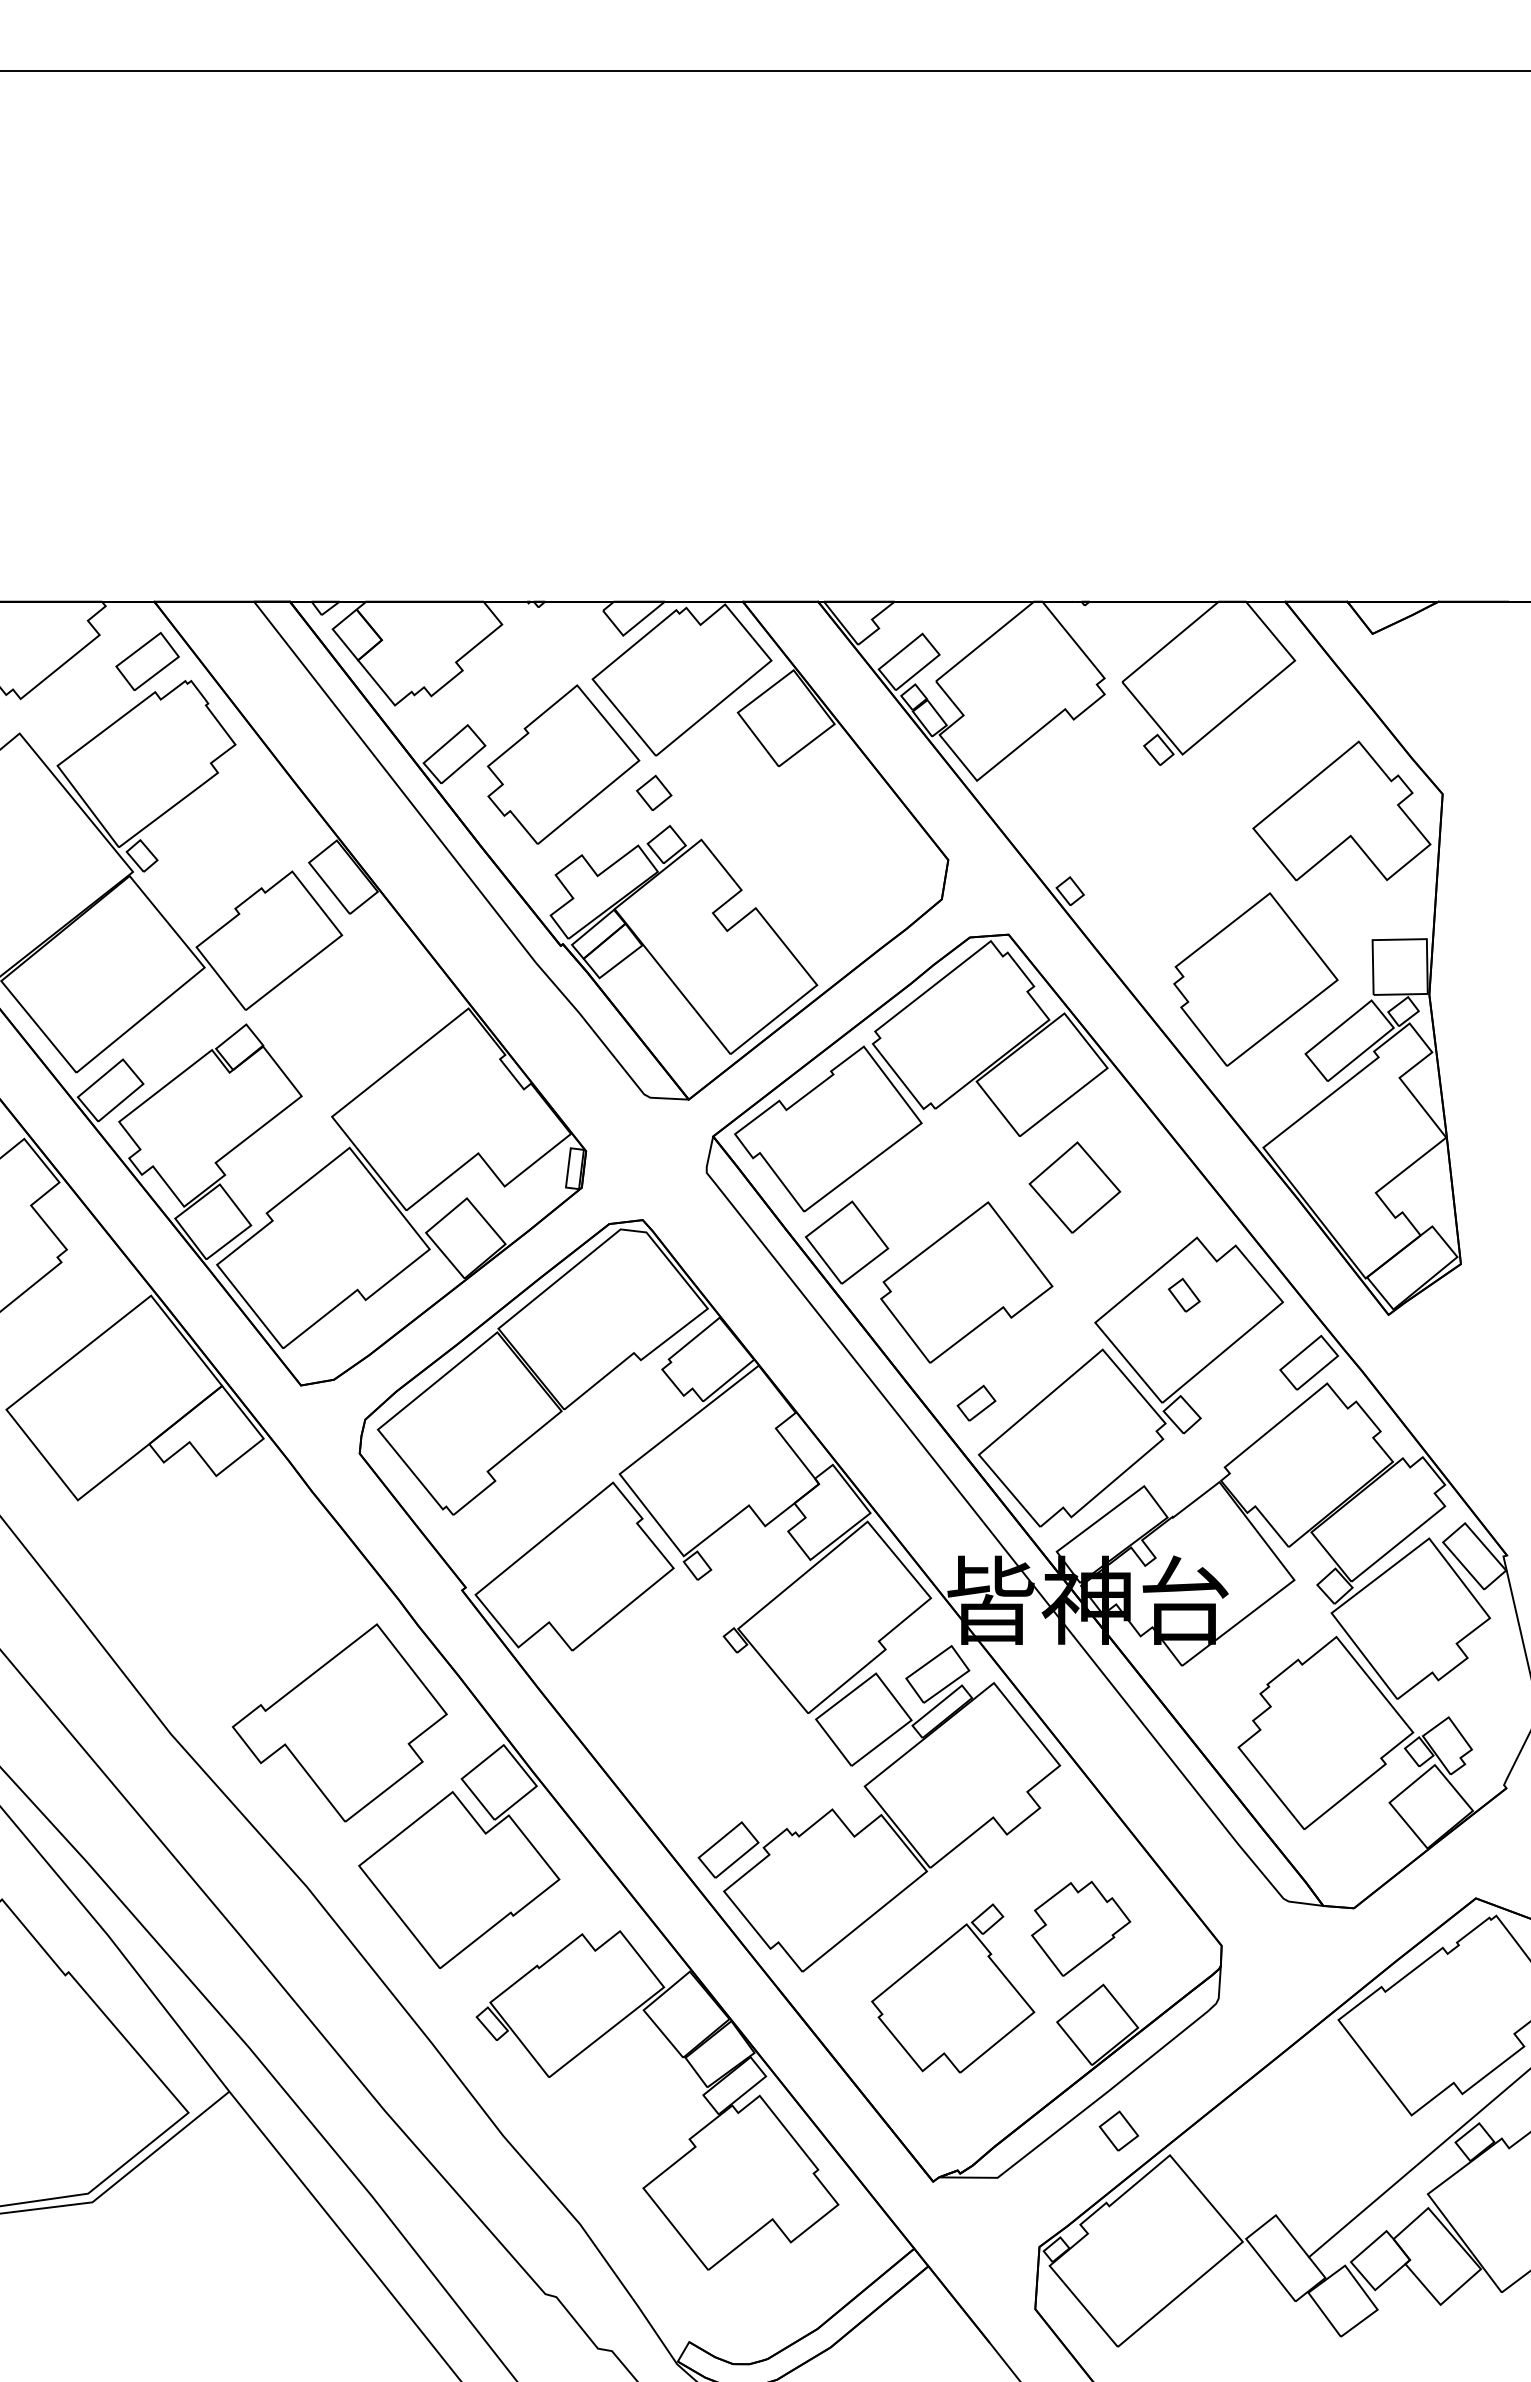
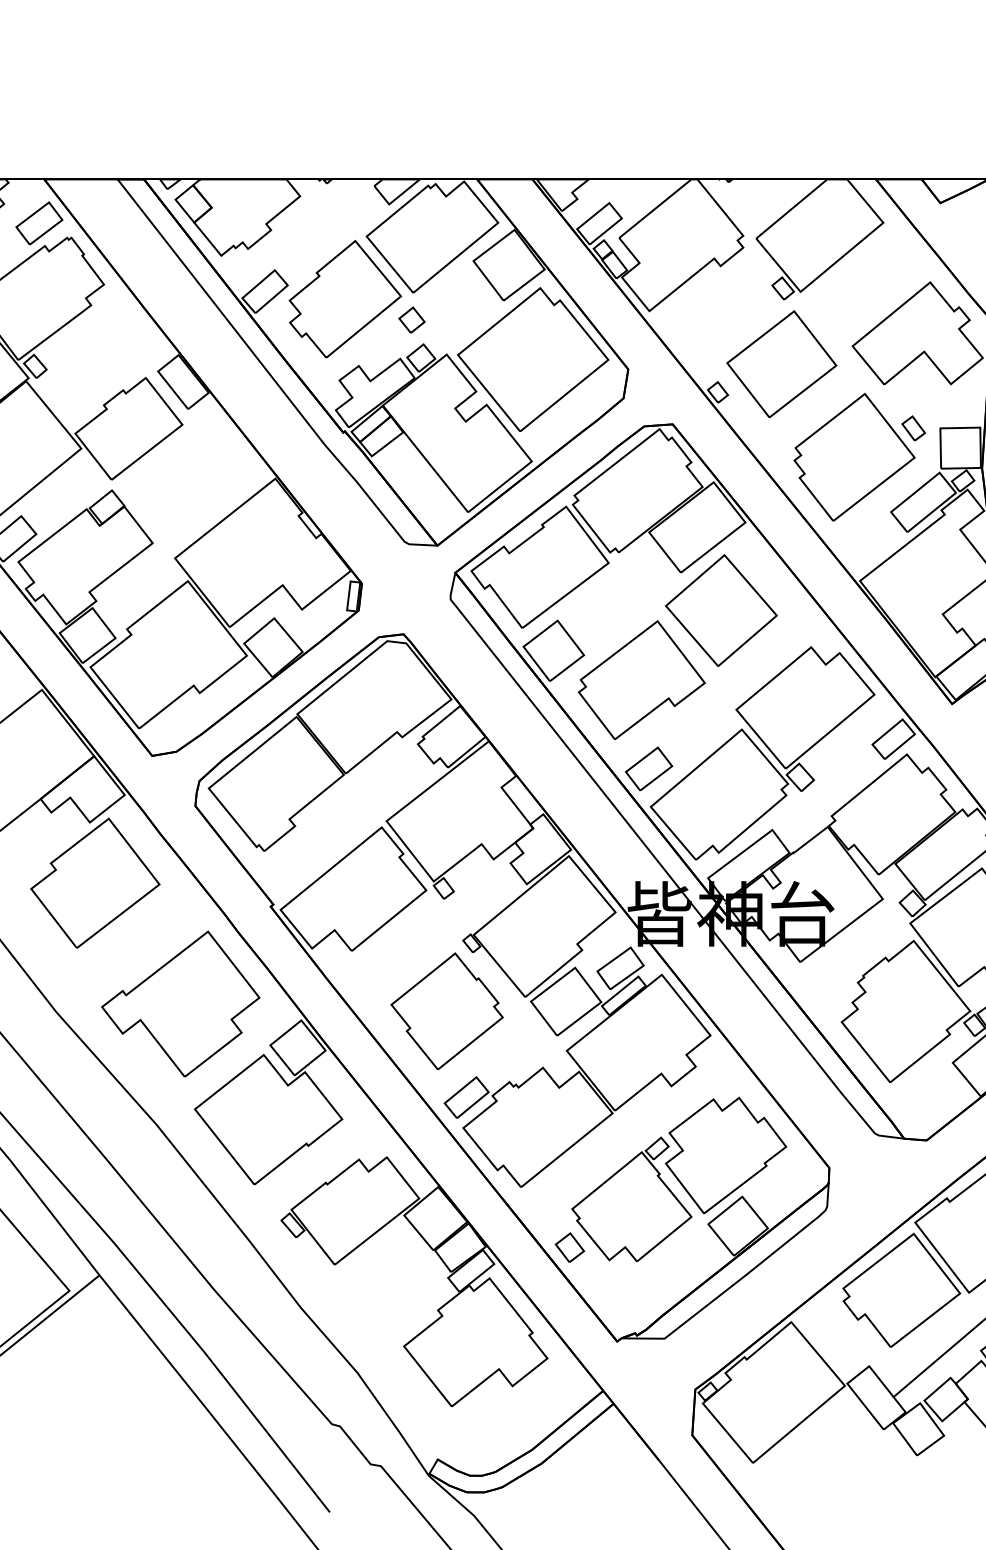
part: (818, 846) -> (532, 359), added
part: (1156, 852) -> (781, 363), added
part: (1074, 1187) -> (721, 610), size x1.67
part: (1183, 1295) -> (913, 428), moved
part: (976, 1403) -> (649, 769), size x1.67
part: (223, 1558) -> (95, 883), added
part: (701, 1732) -> (446, 1011), added
part: (1080, 1928) -> (725, 1155), size x1.67
part: (1319, 2111) -> (901, 1289), added
part: (1118, 2130) -> (569, 1247), moved

